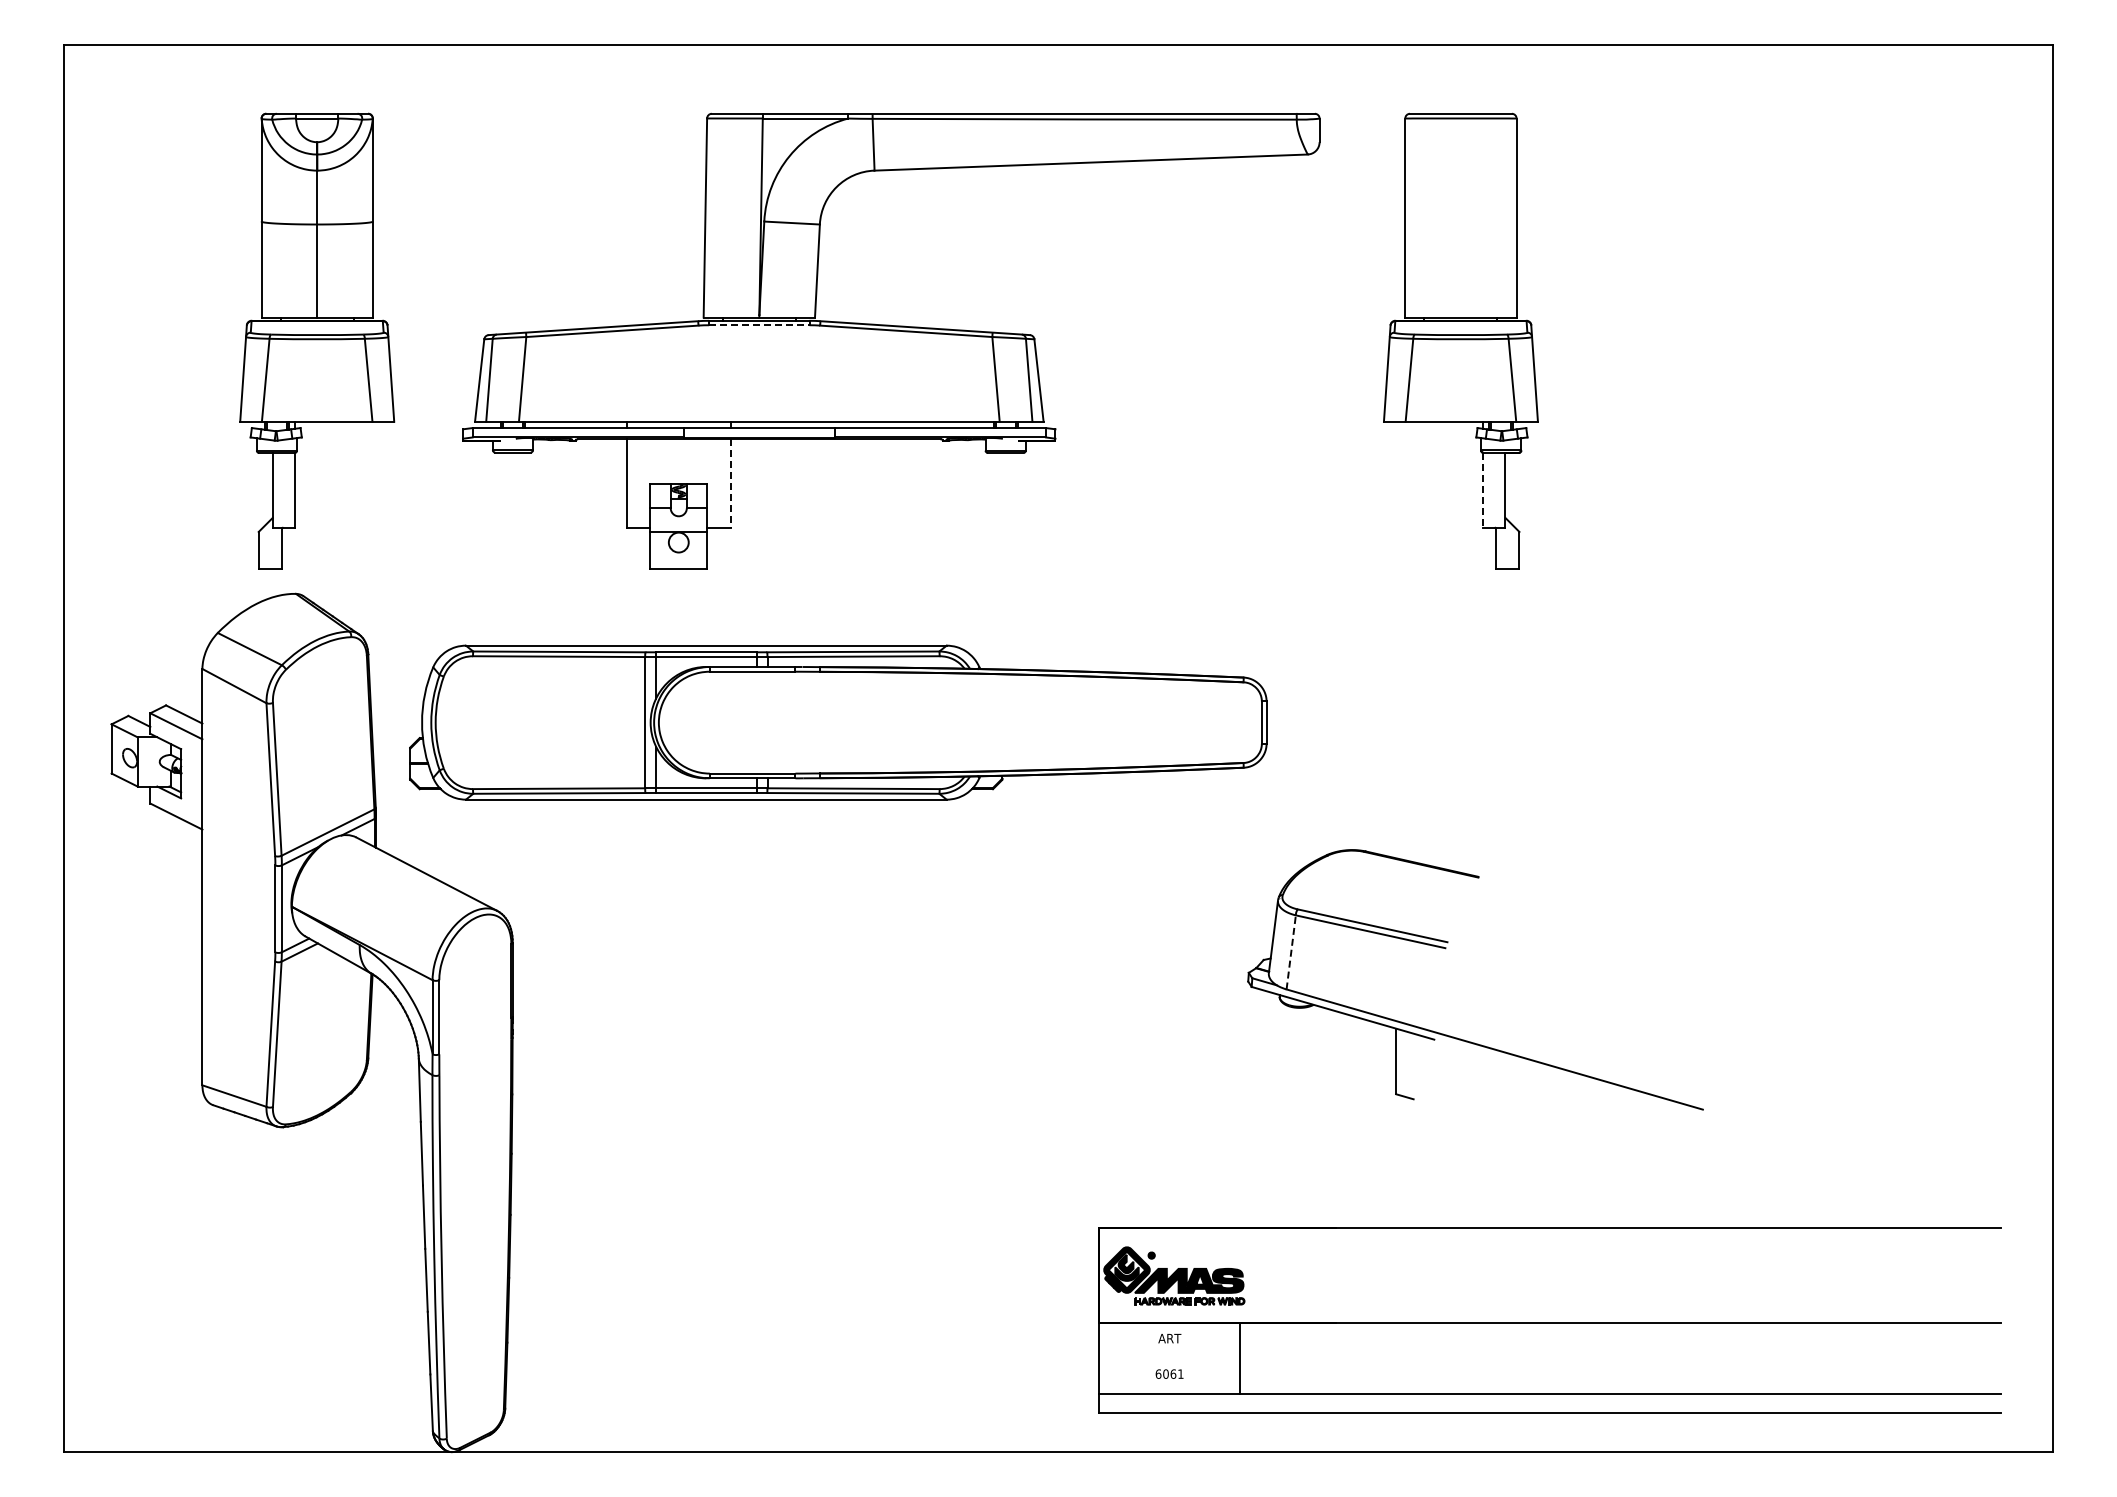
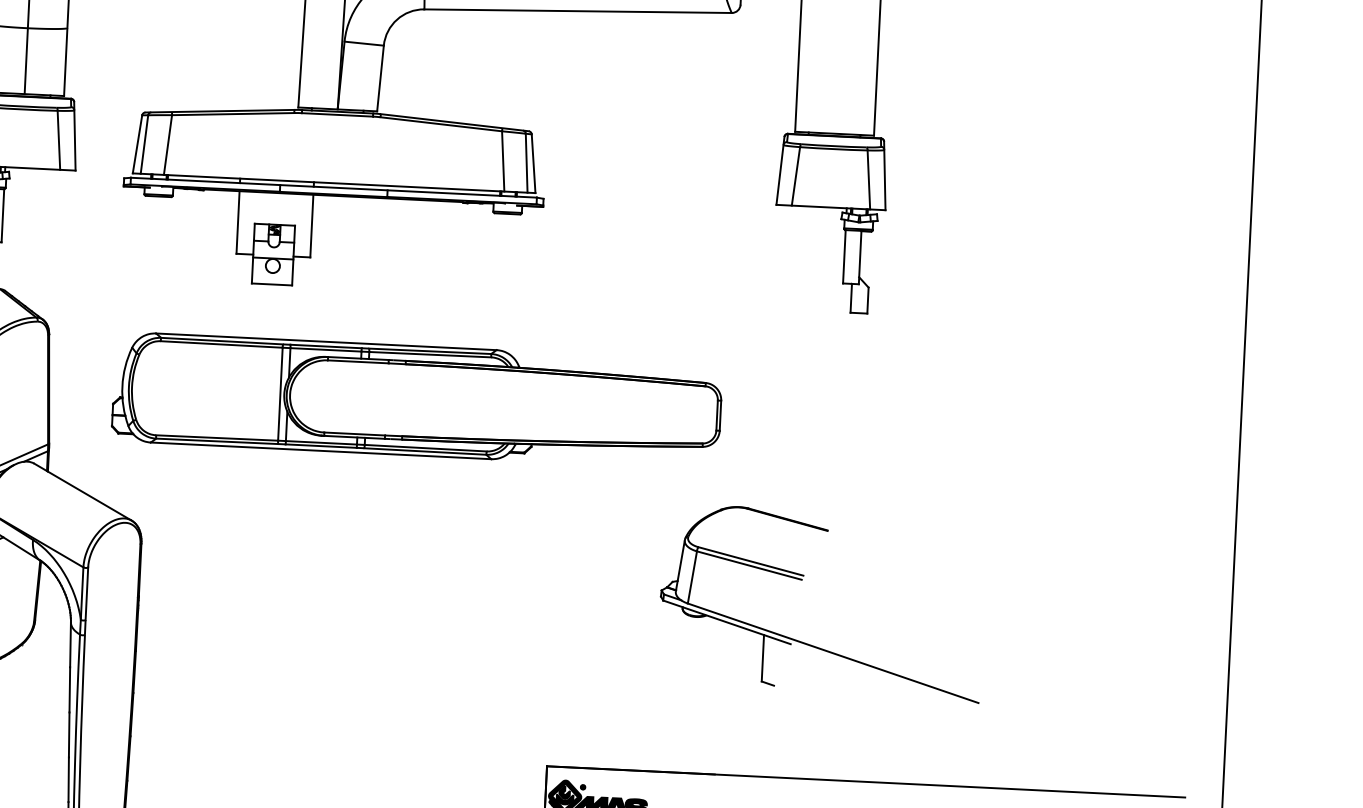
line: (759, 325) -> (337, 115), dashed -> solid
line: (730, 484) -> (311, 226), dashed -> solid
line: (1483, 490) -> (844, 257), dashed -> solid
part: (838, 722) -> (417, 400), moved
line: (1291, 951) -> (692, 576), dashed -> solid

